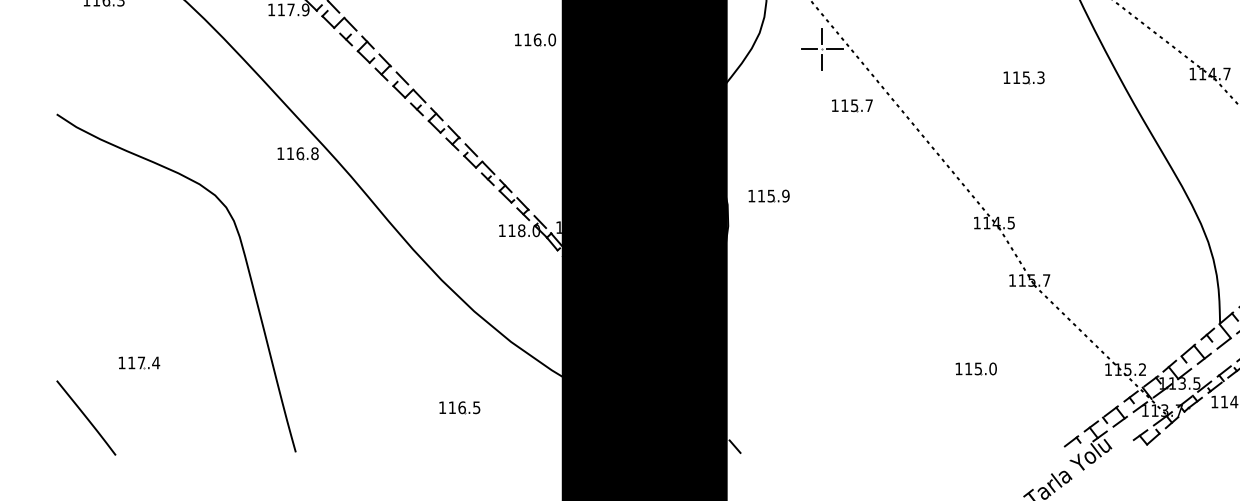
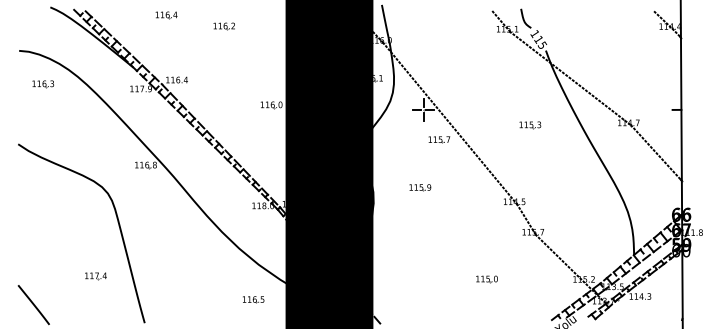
part: (769, 196) -> (420, 187), moved
part: (138, 364) -> (95, 276), moved
part: (975, 369) -> (486, 279), moved
part: (459, 407) -> (253, 299), moved

